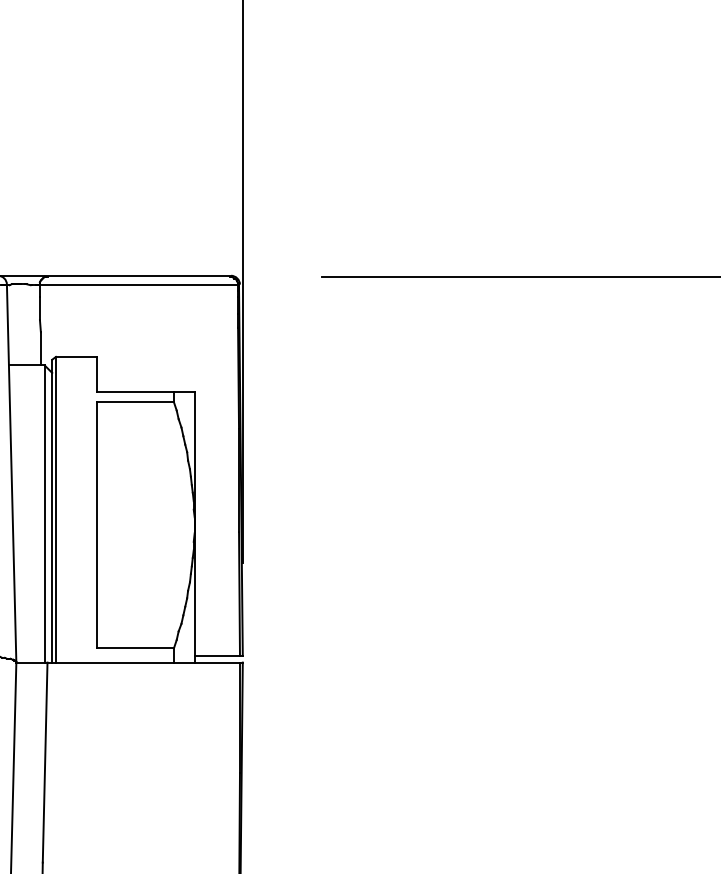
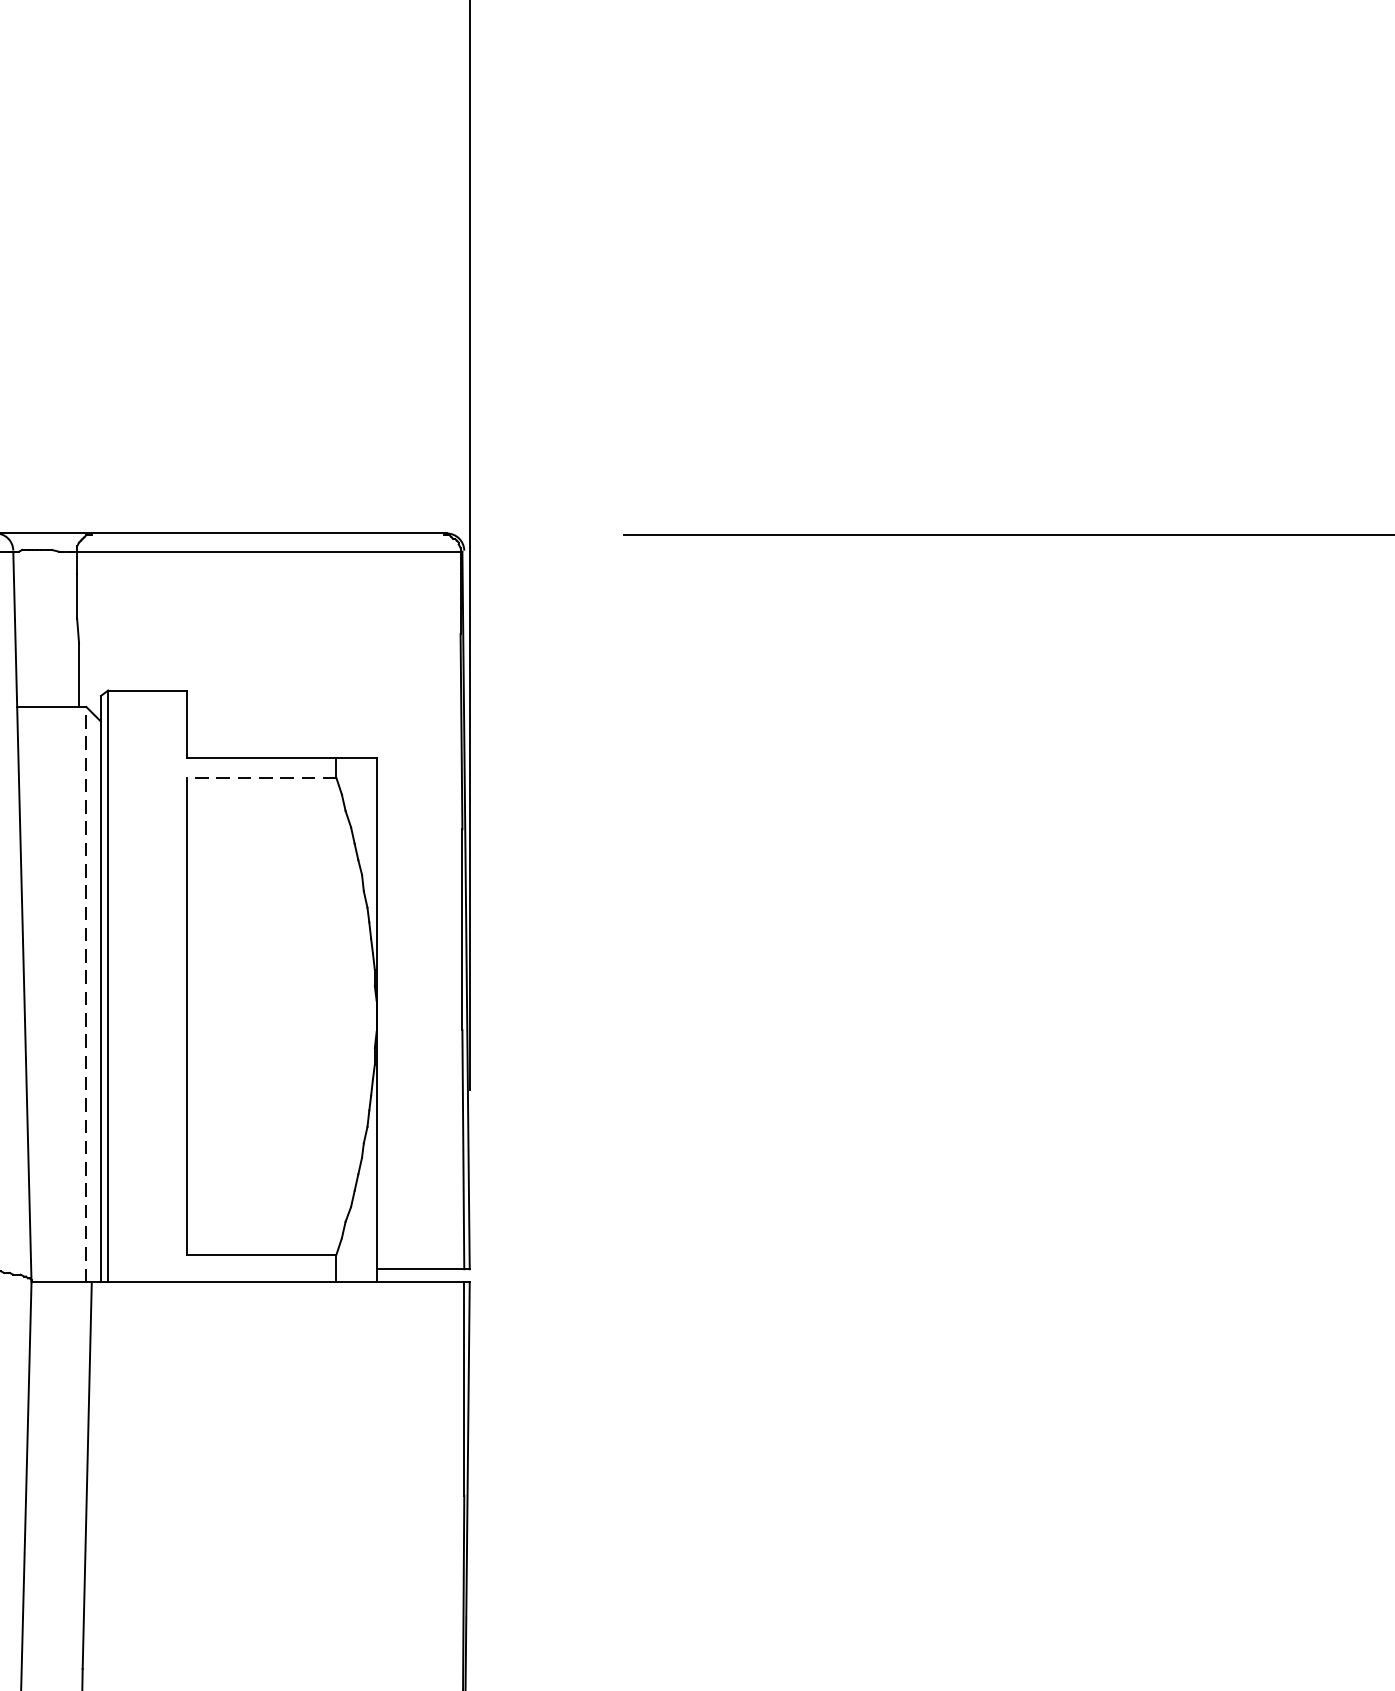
line: (135, 402) -> (262, 778), solid -> dashed
line: (44, 513) -> (85, 993), solid -> dashed

